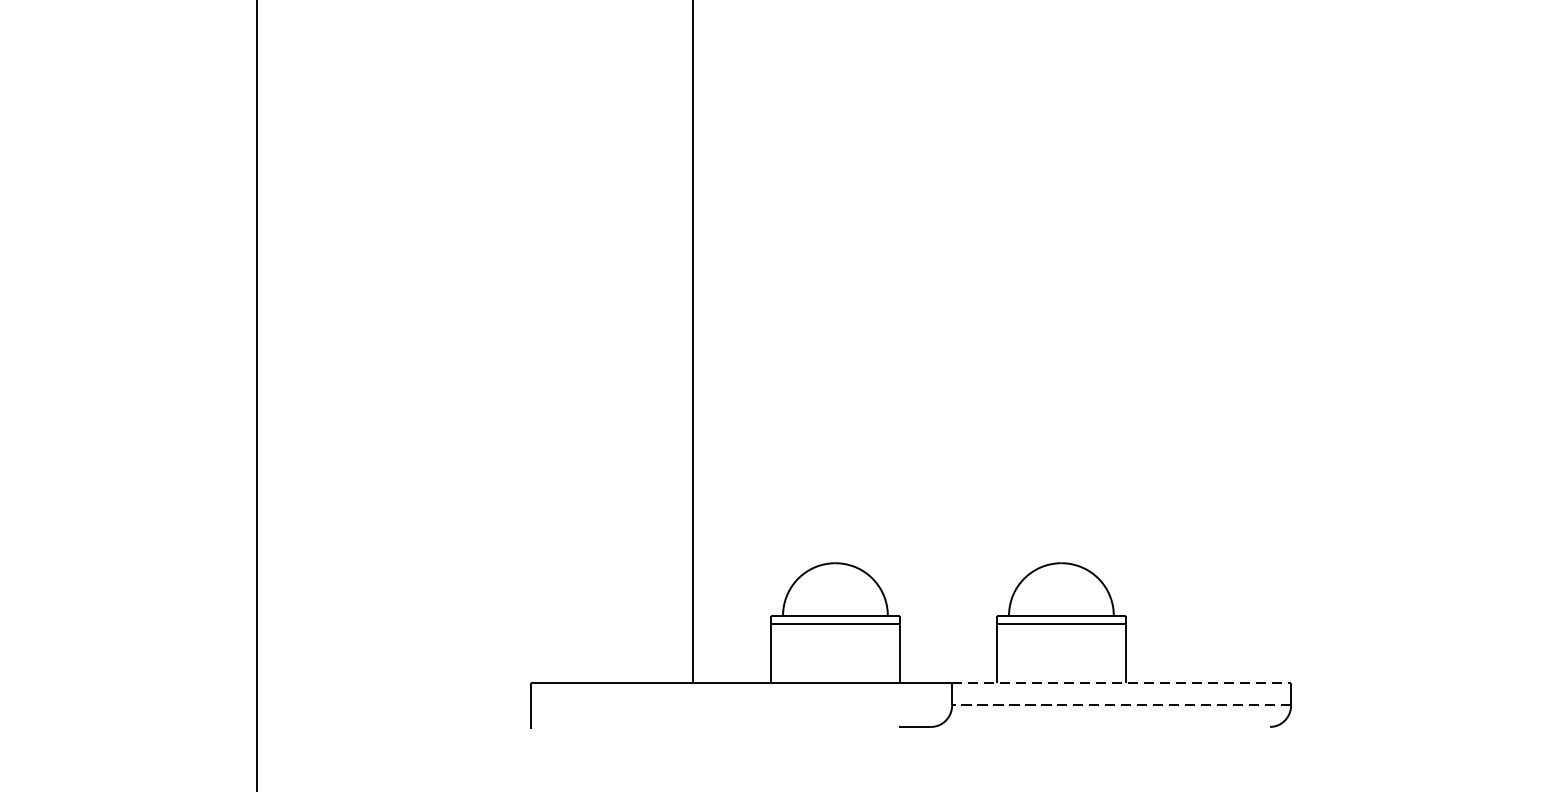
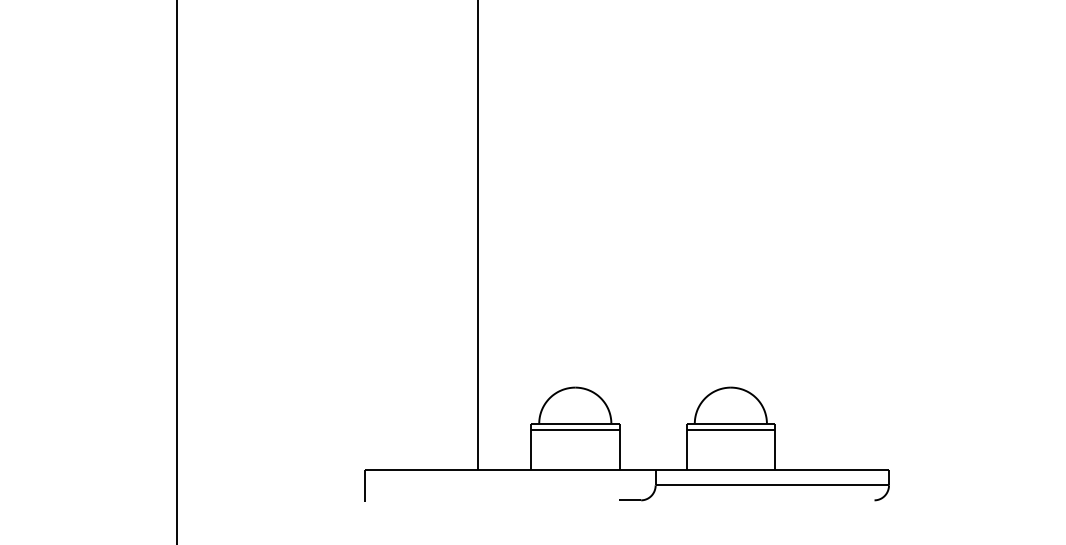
line: (1121, 683) -> (772, 470), dashed -> solid
line: (1121, 705) -> (772, 485), dashed -> solid

